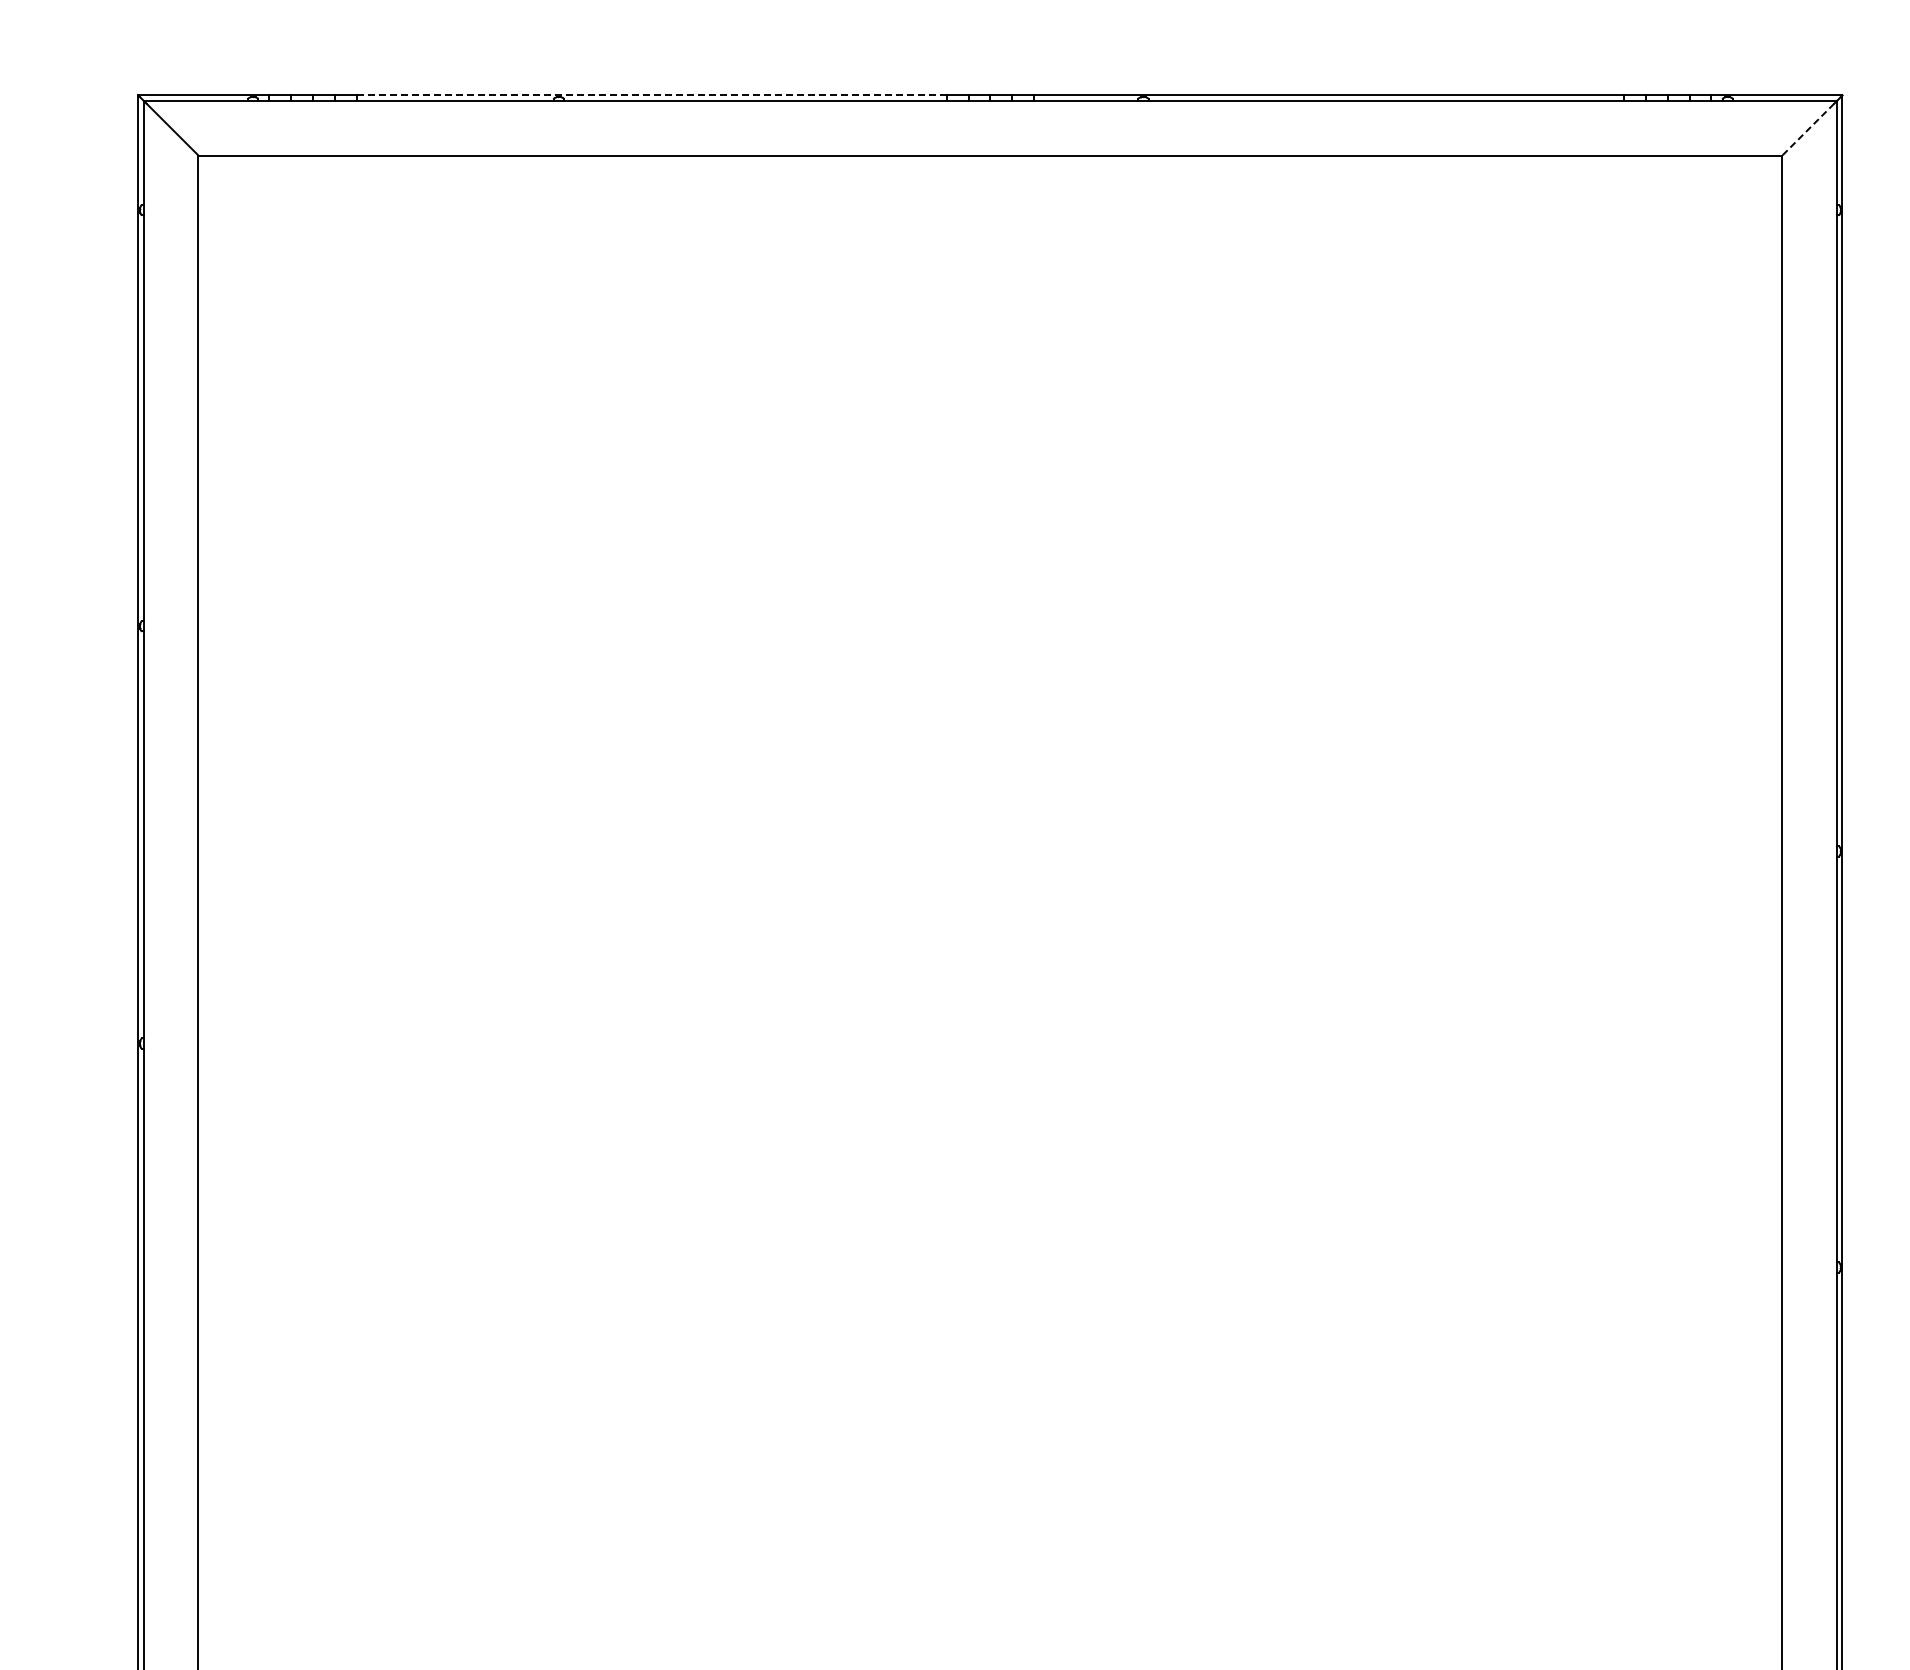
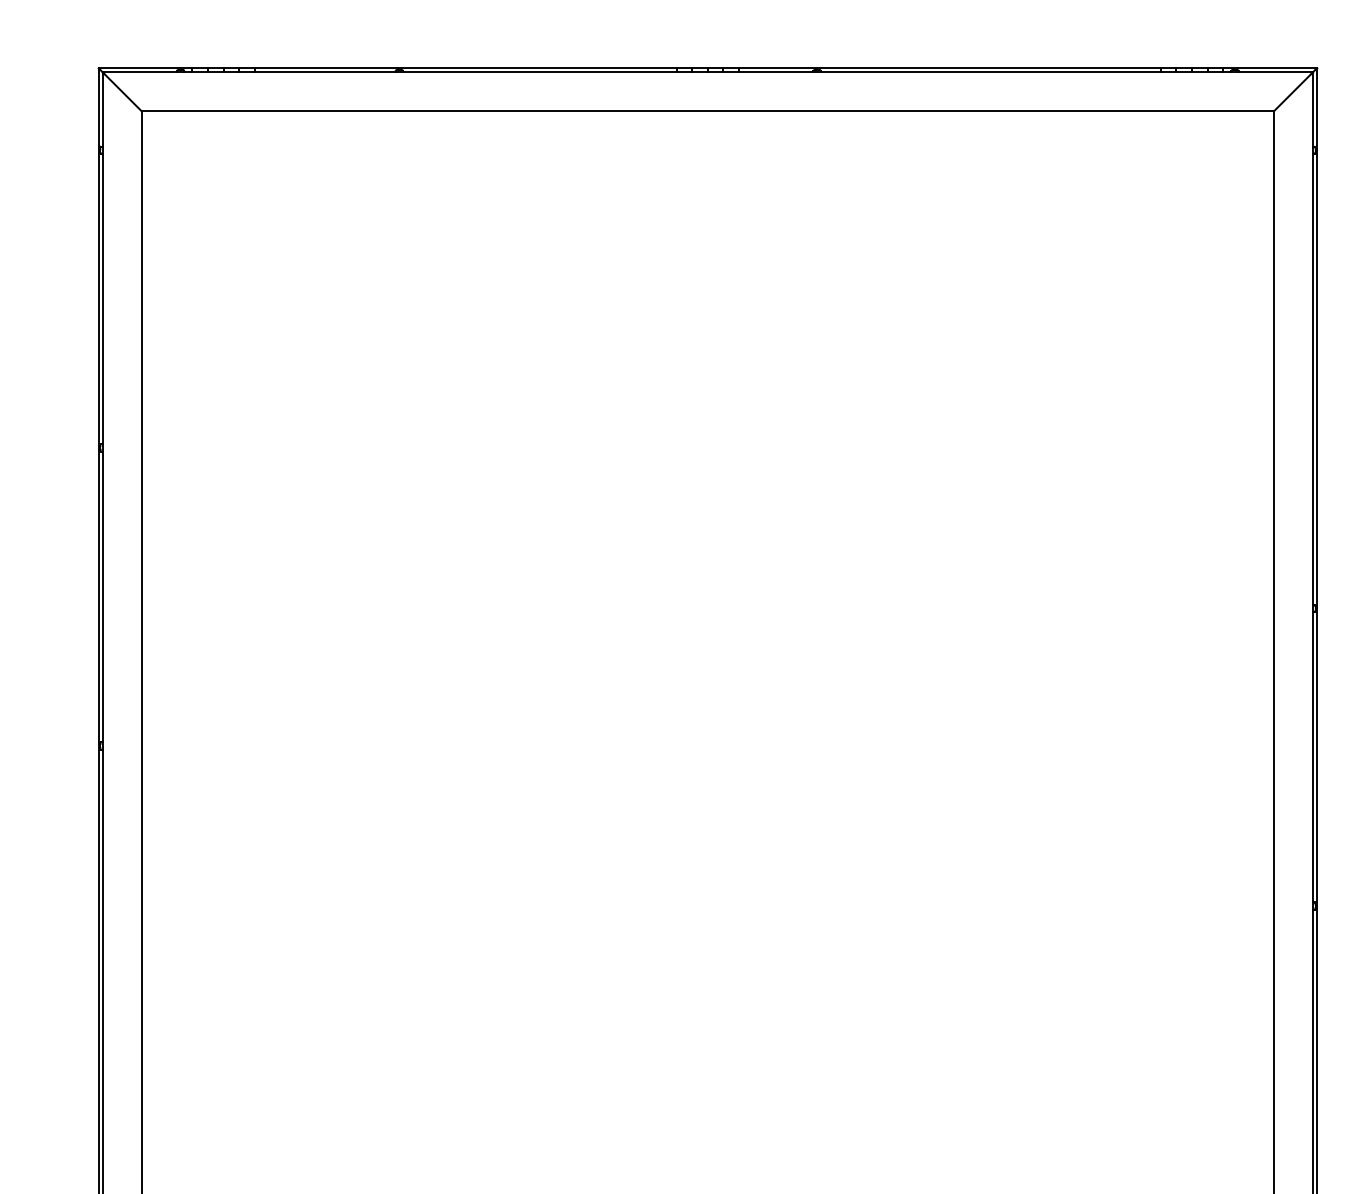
line: (651, 95) -> (465, 68), dashed -> solid
line: (1808, 129) -> (1292, 92), dashed -> solid

